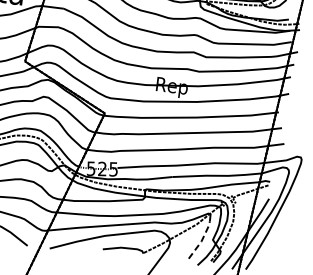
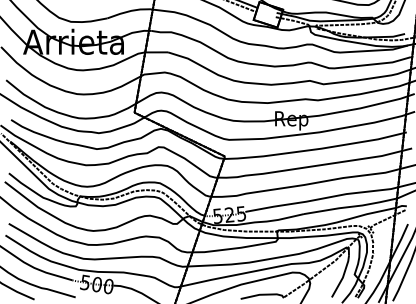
line: (202, 240) -> (343, 276), dashed -> solid

